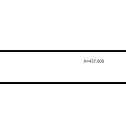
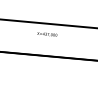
text: (93, 60) -> (47, 33), moved

